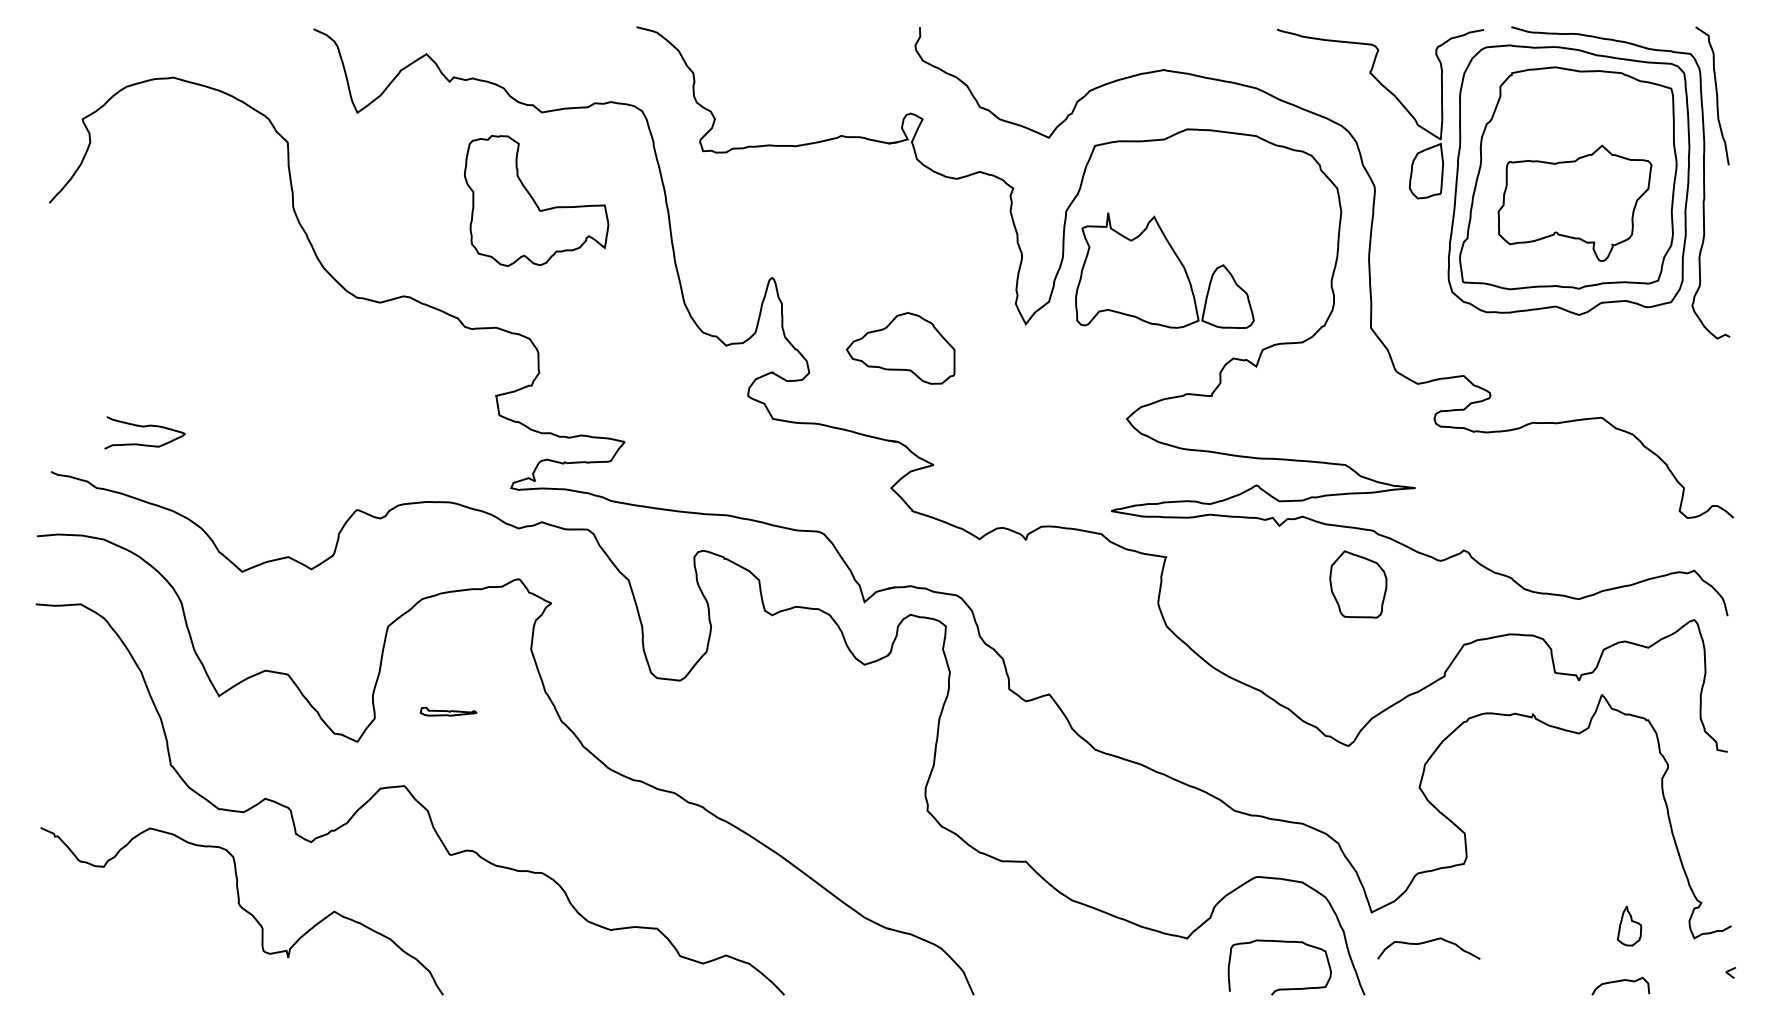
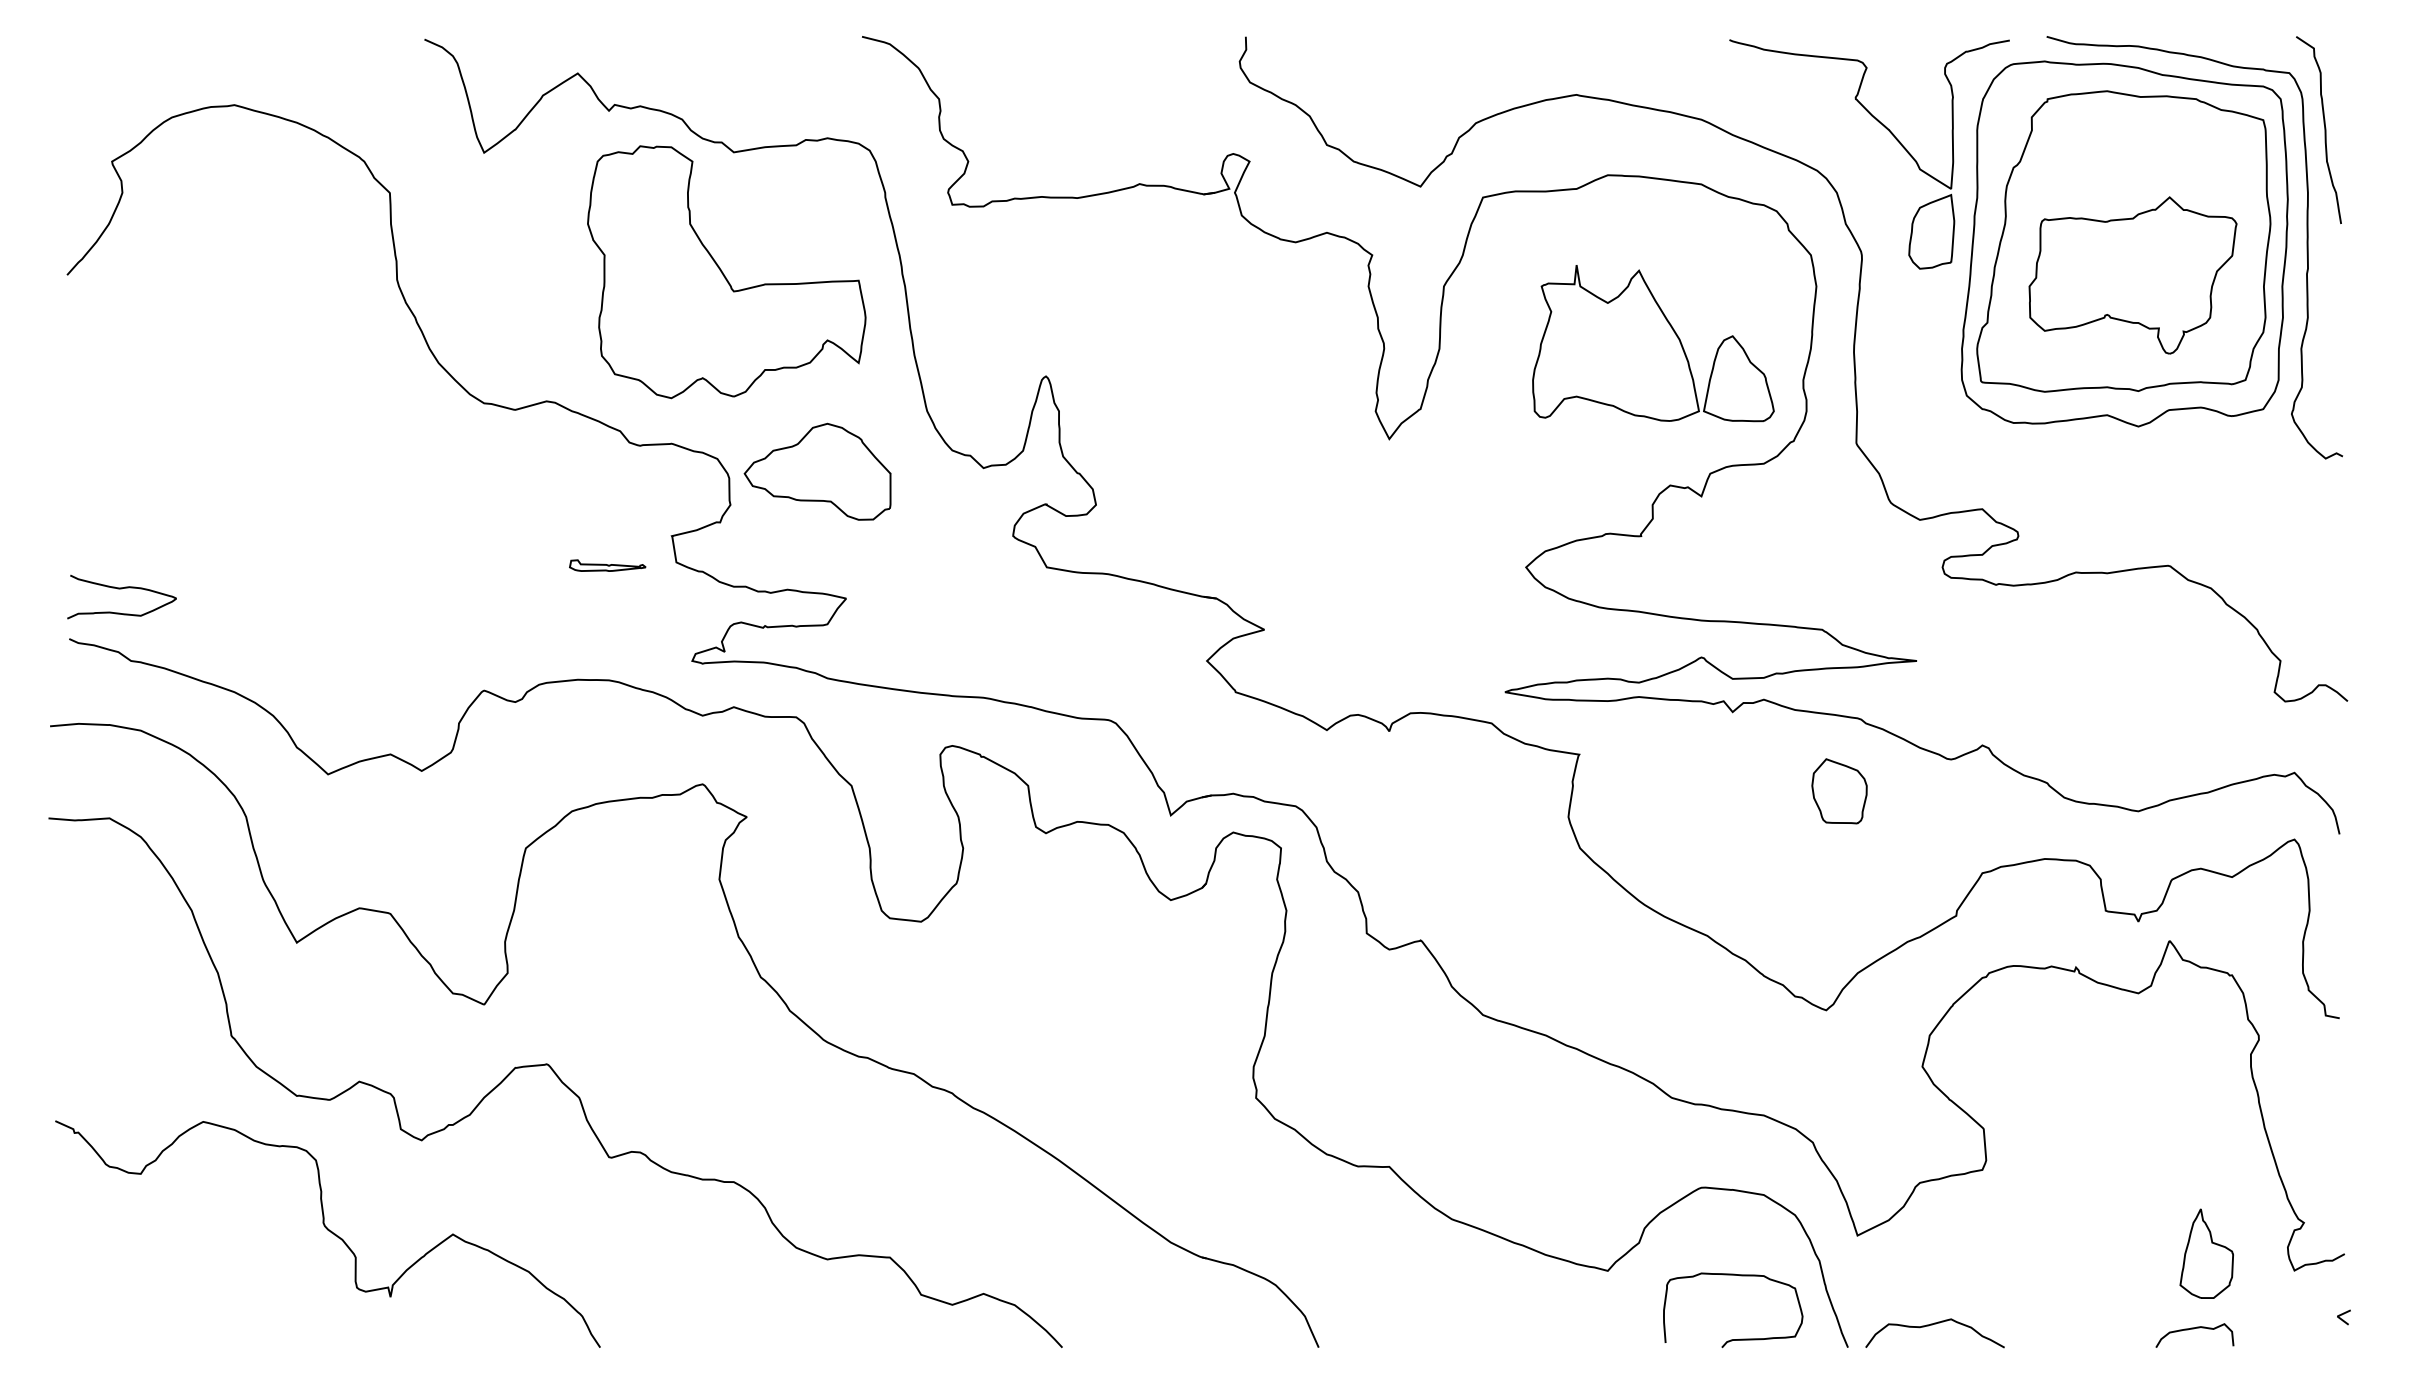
part: (536, 200) -> (726, 271), size x1.43
part: (1164, 270) -> (1652, 343), moved
part: (900, 348) -> (817, 471), moved
curve: (144, 427) -> (121, 589), moved
part: (1358, 583) -> (1839, 790), size x0.71
part: (448, 711) -> (607, 565), moved
part: (1629, 925) -> (2206, 1253), size x1.67
curve: (1425, 943) -> (1930, 1326), moved

